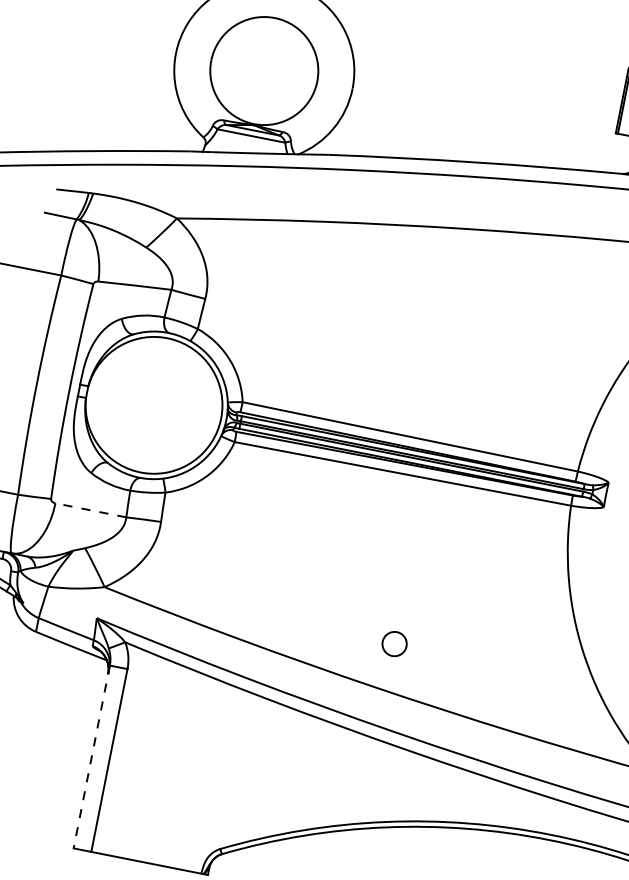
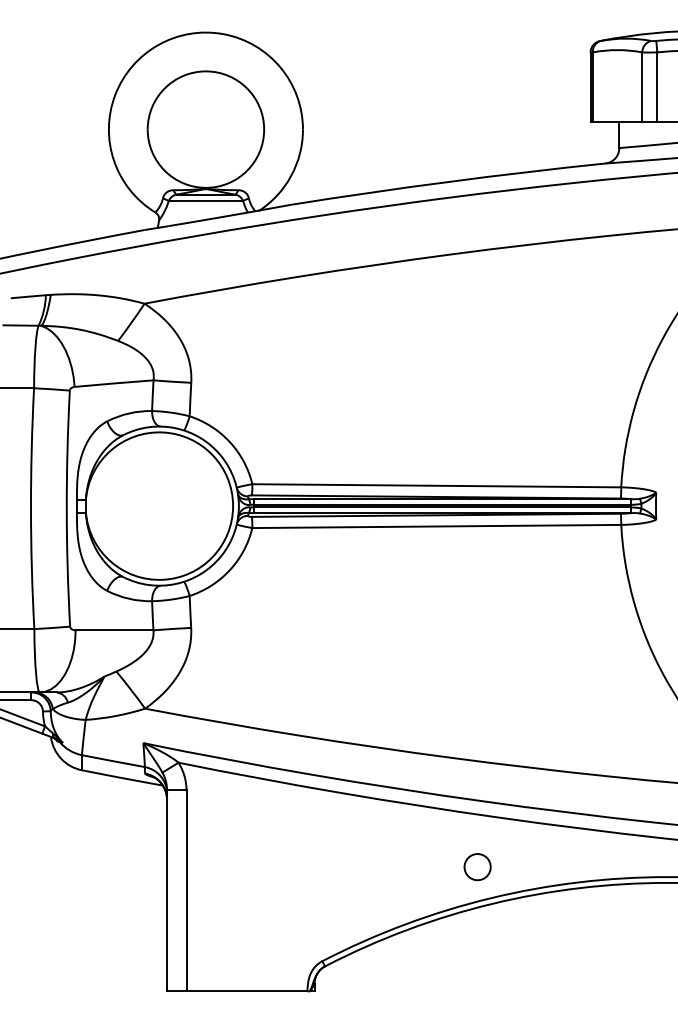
line: (90, 510) -> (114, 630), dashed -> solid
circle: (394, 644) -> (477, 867), moved
line: (92, 757) -> (167, 891), dashed -> solid

